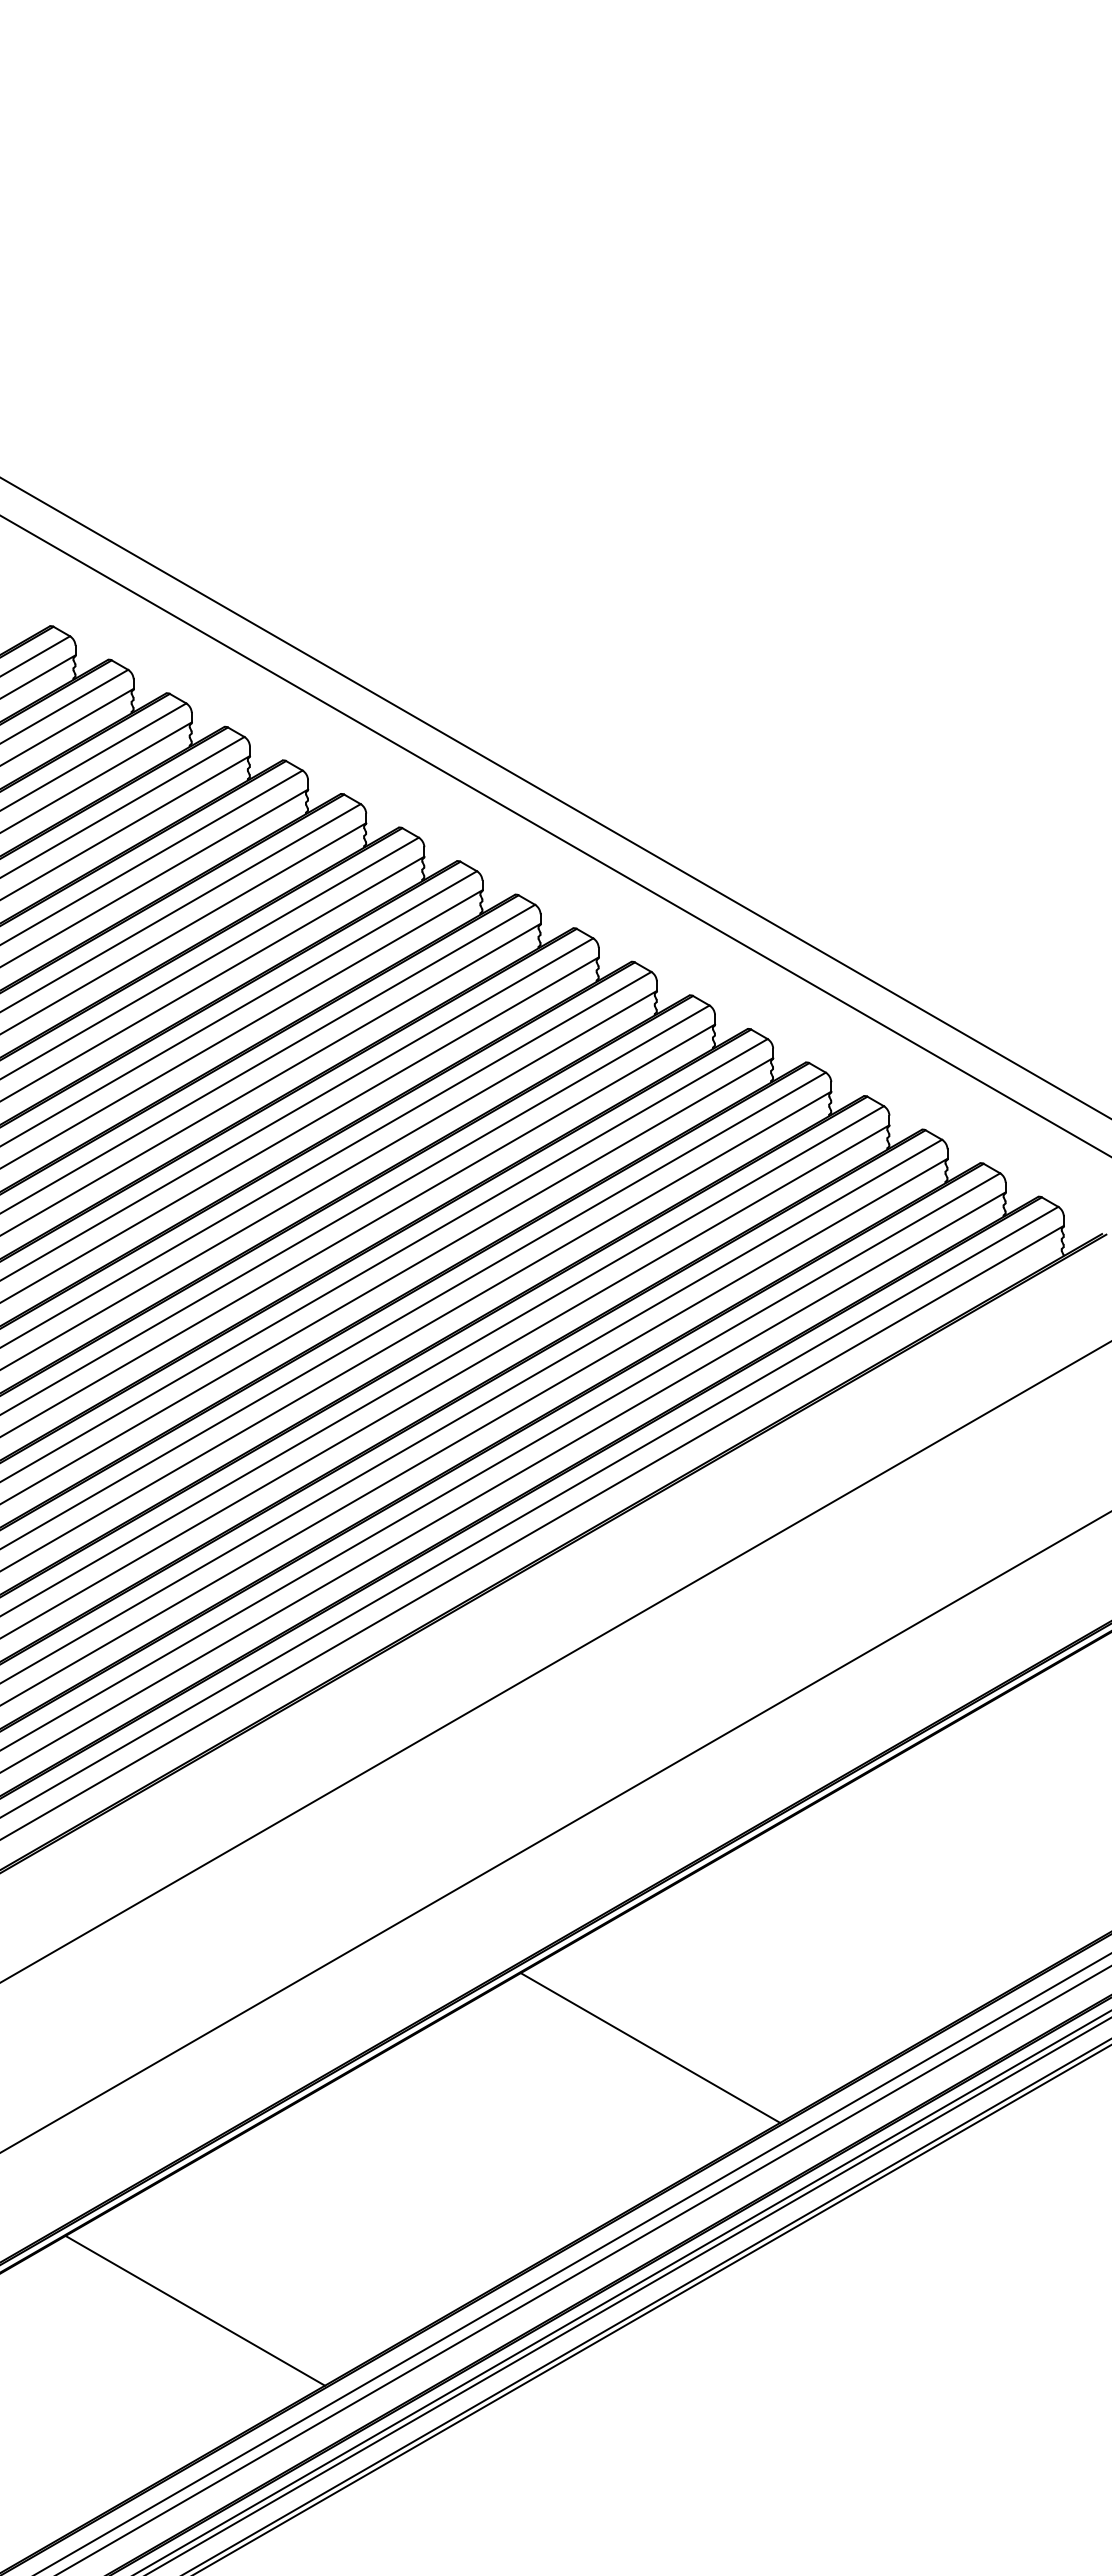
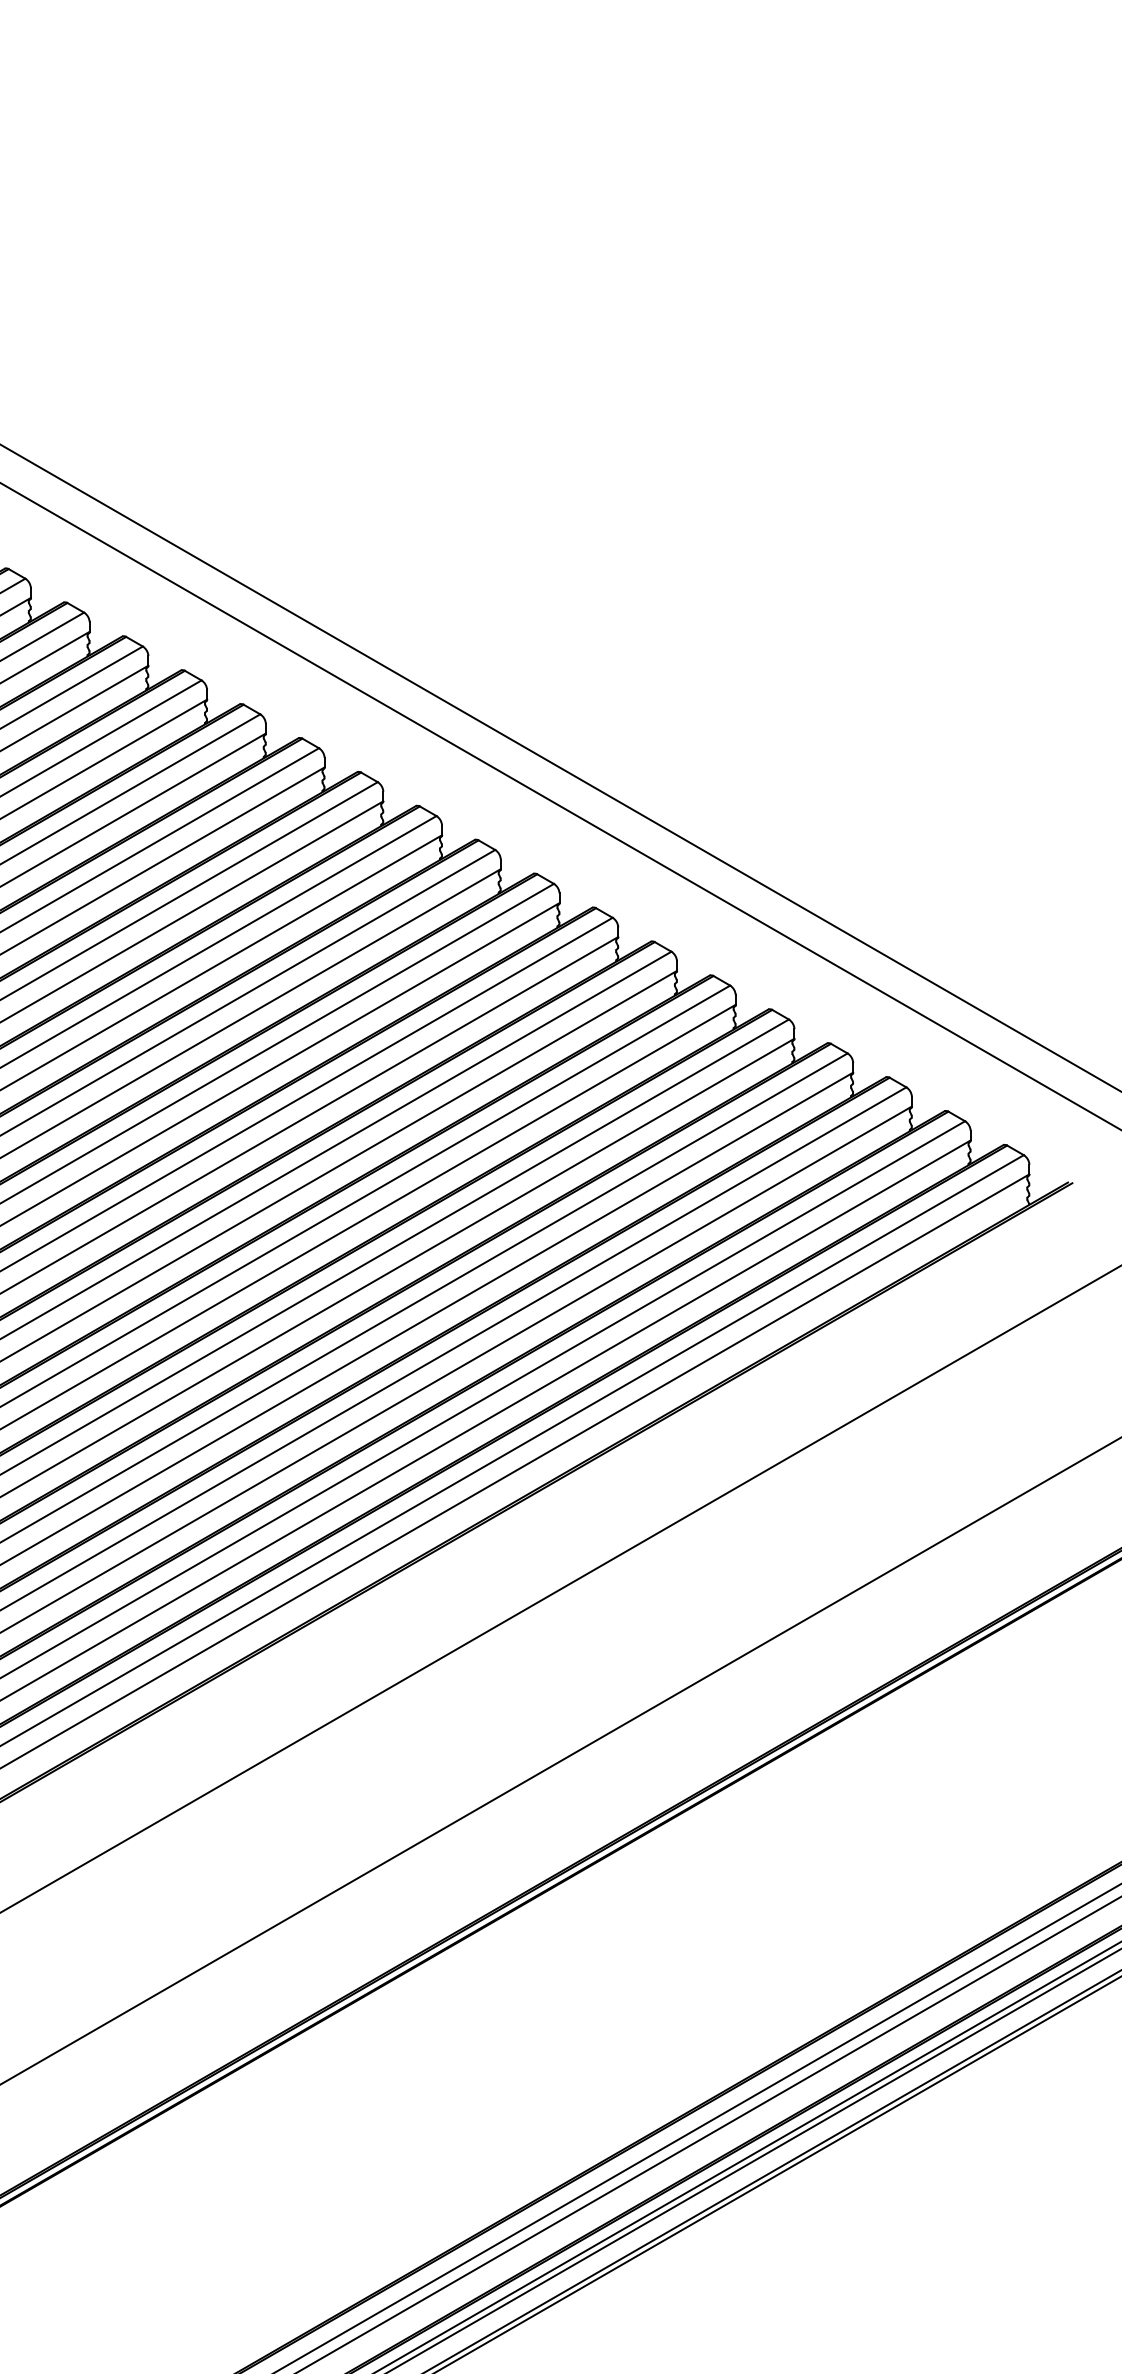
line: (650, 2047) -> (611, 2004), removed
line: (195, 2310) -> (152, 2270), removed

